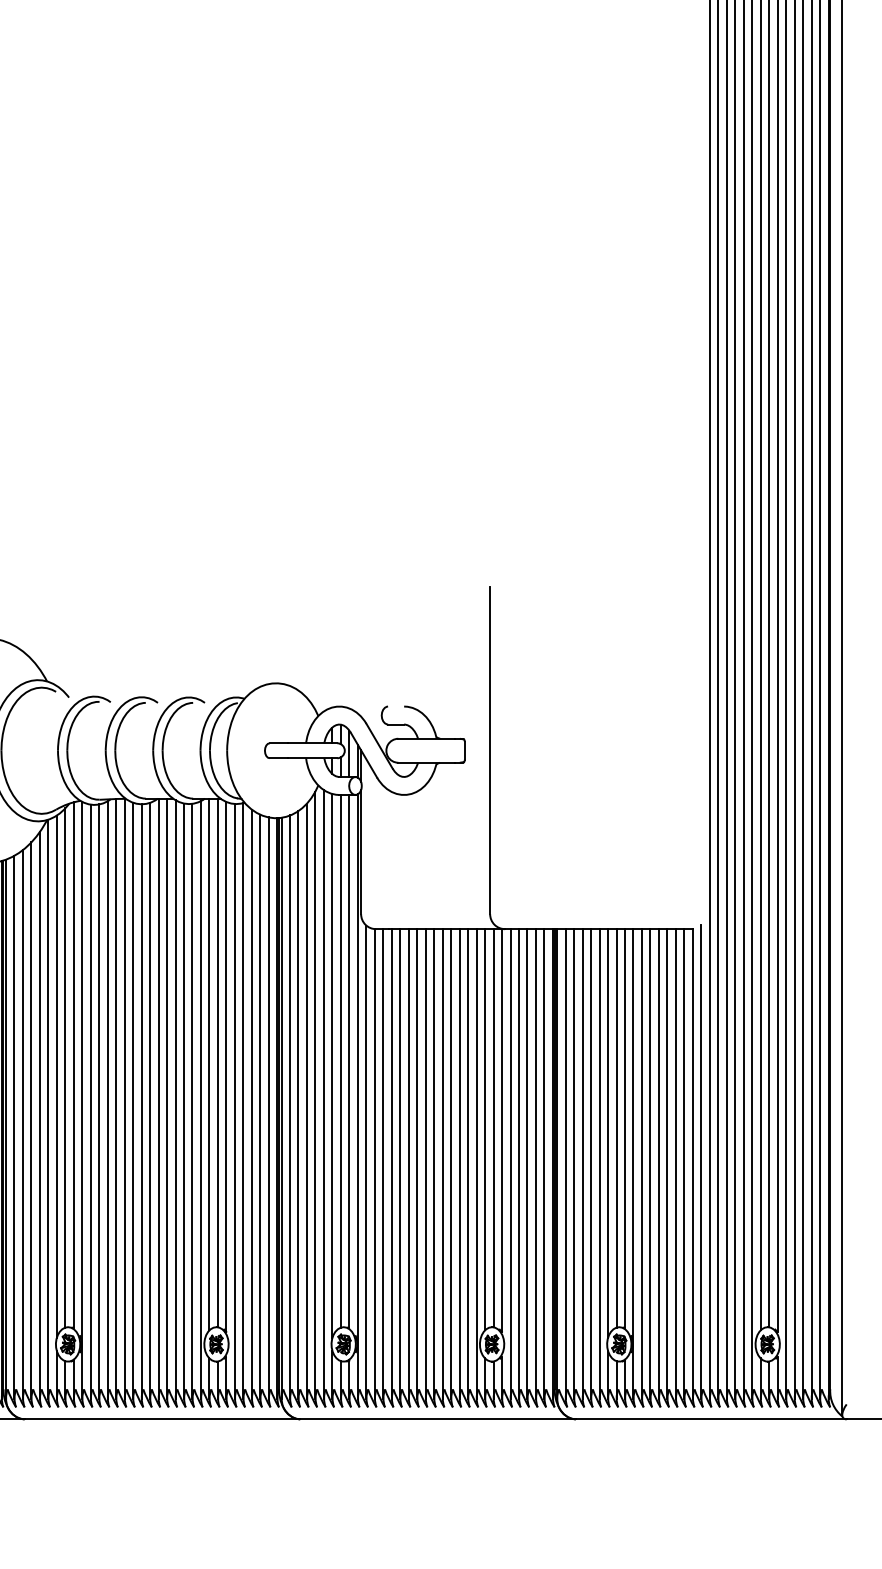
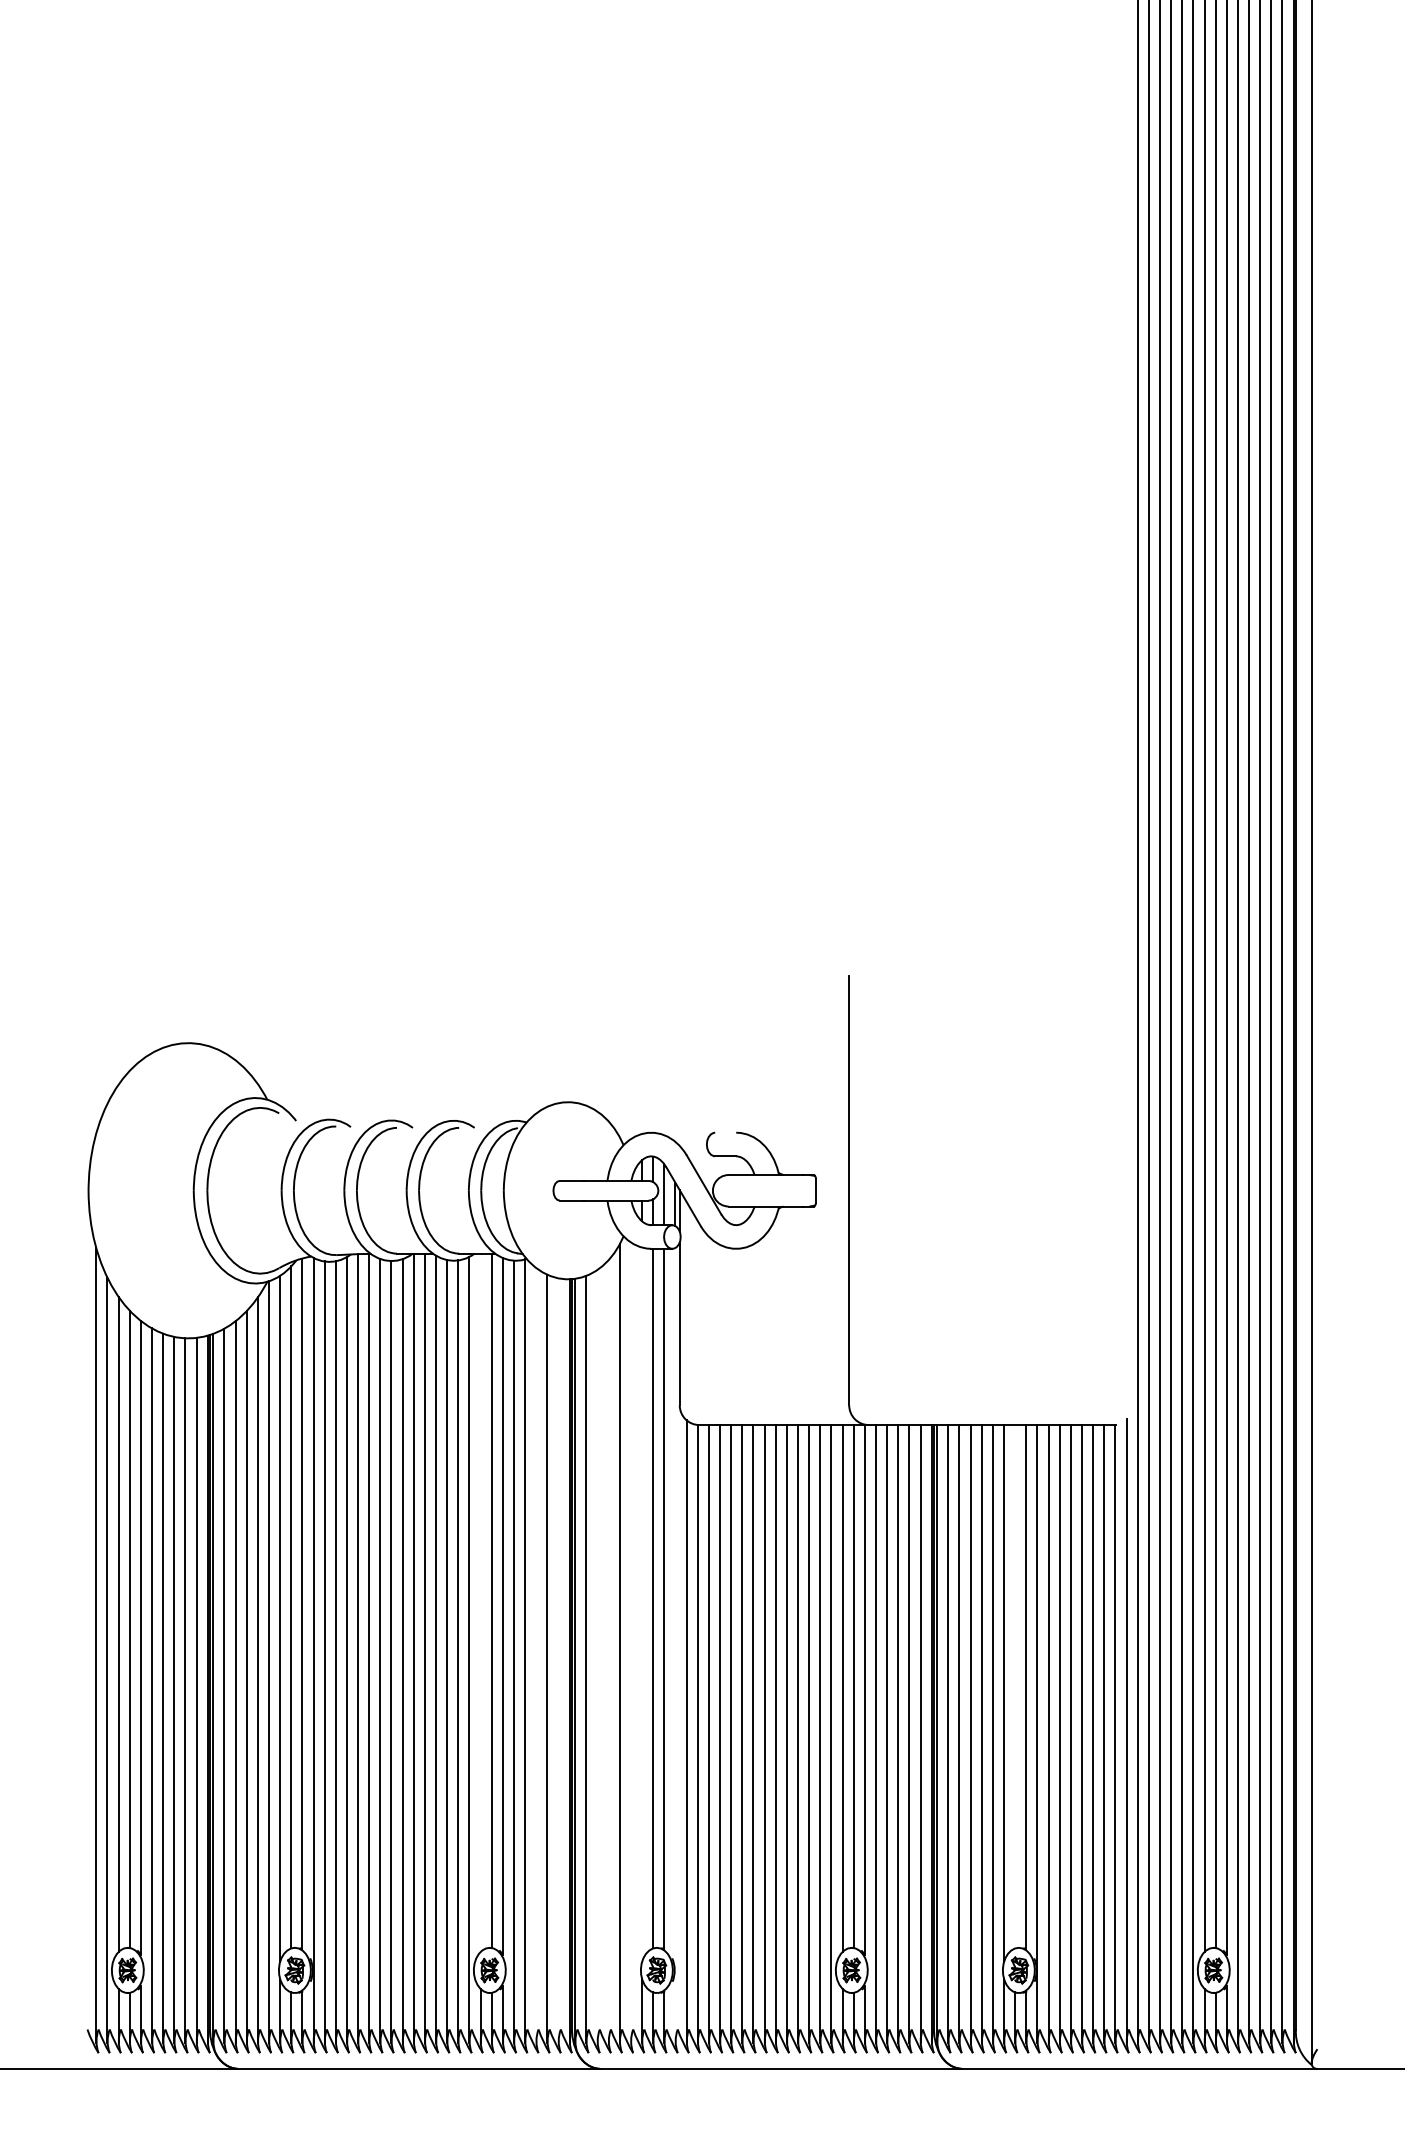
line: (209, 1064) -> (480, 1602), removed
line: (332, 1065) -> (642, 1604), removed
line: (323, 1094) -> (630, 1642), removed
line: (357, 1097) -> (675, 1645), removed
line: (306, 1101) -> (608, 1651), removed
line: (252, 1104) -> (536, 1655), removed
line: (298, 1104) -> (597, 1655), removed
line: (268, 1108) -> (558, 1660), removed
line: (616, 1128) -> (1015, 1686), removed

